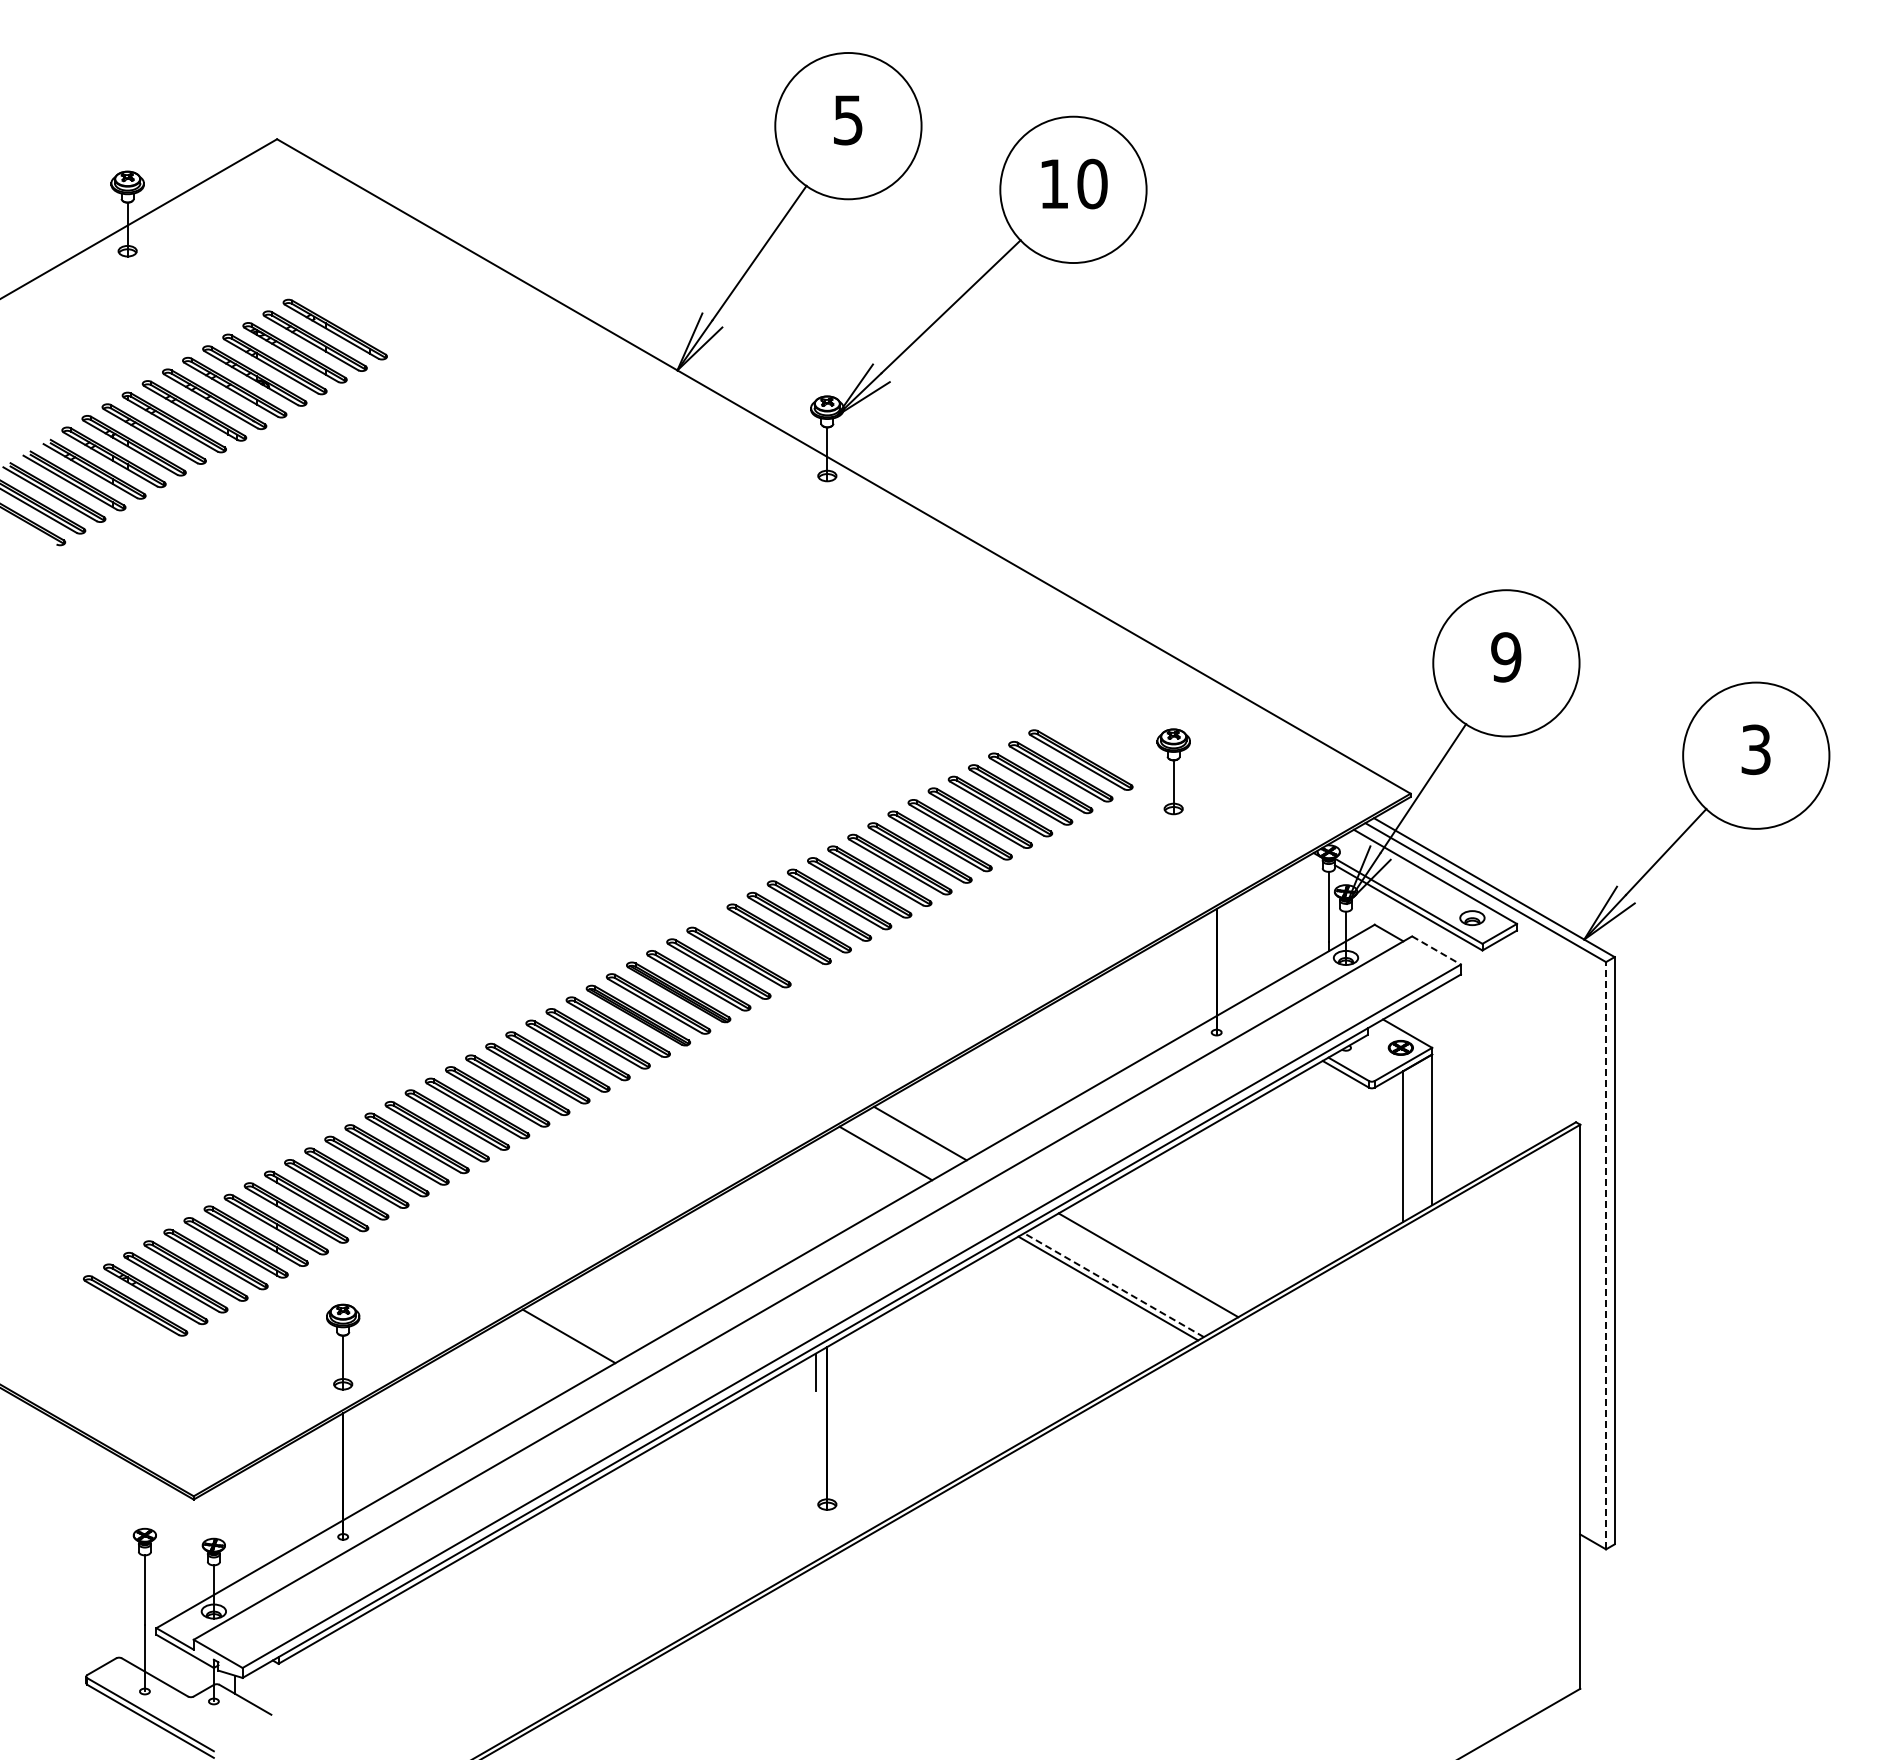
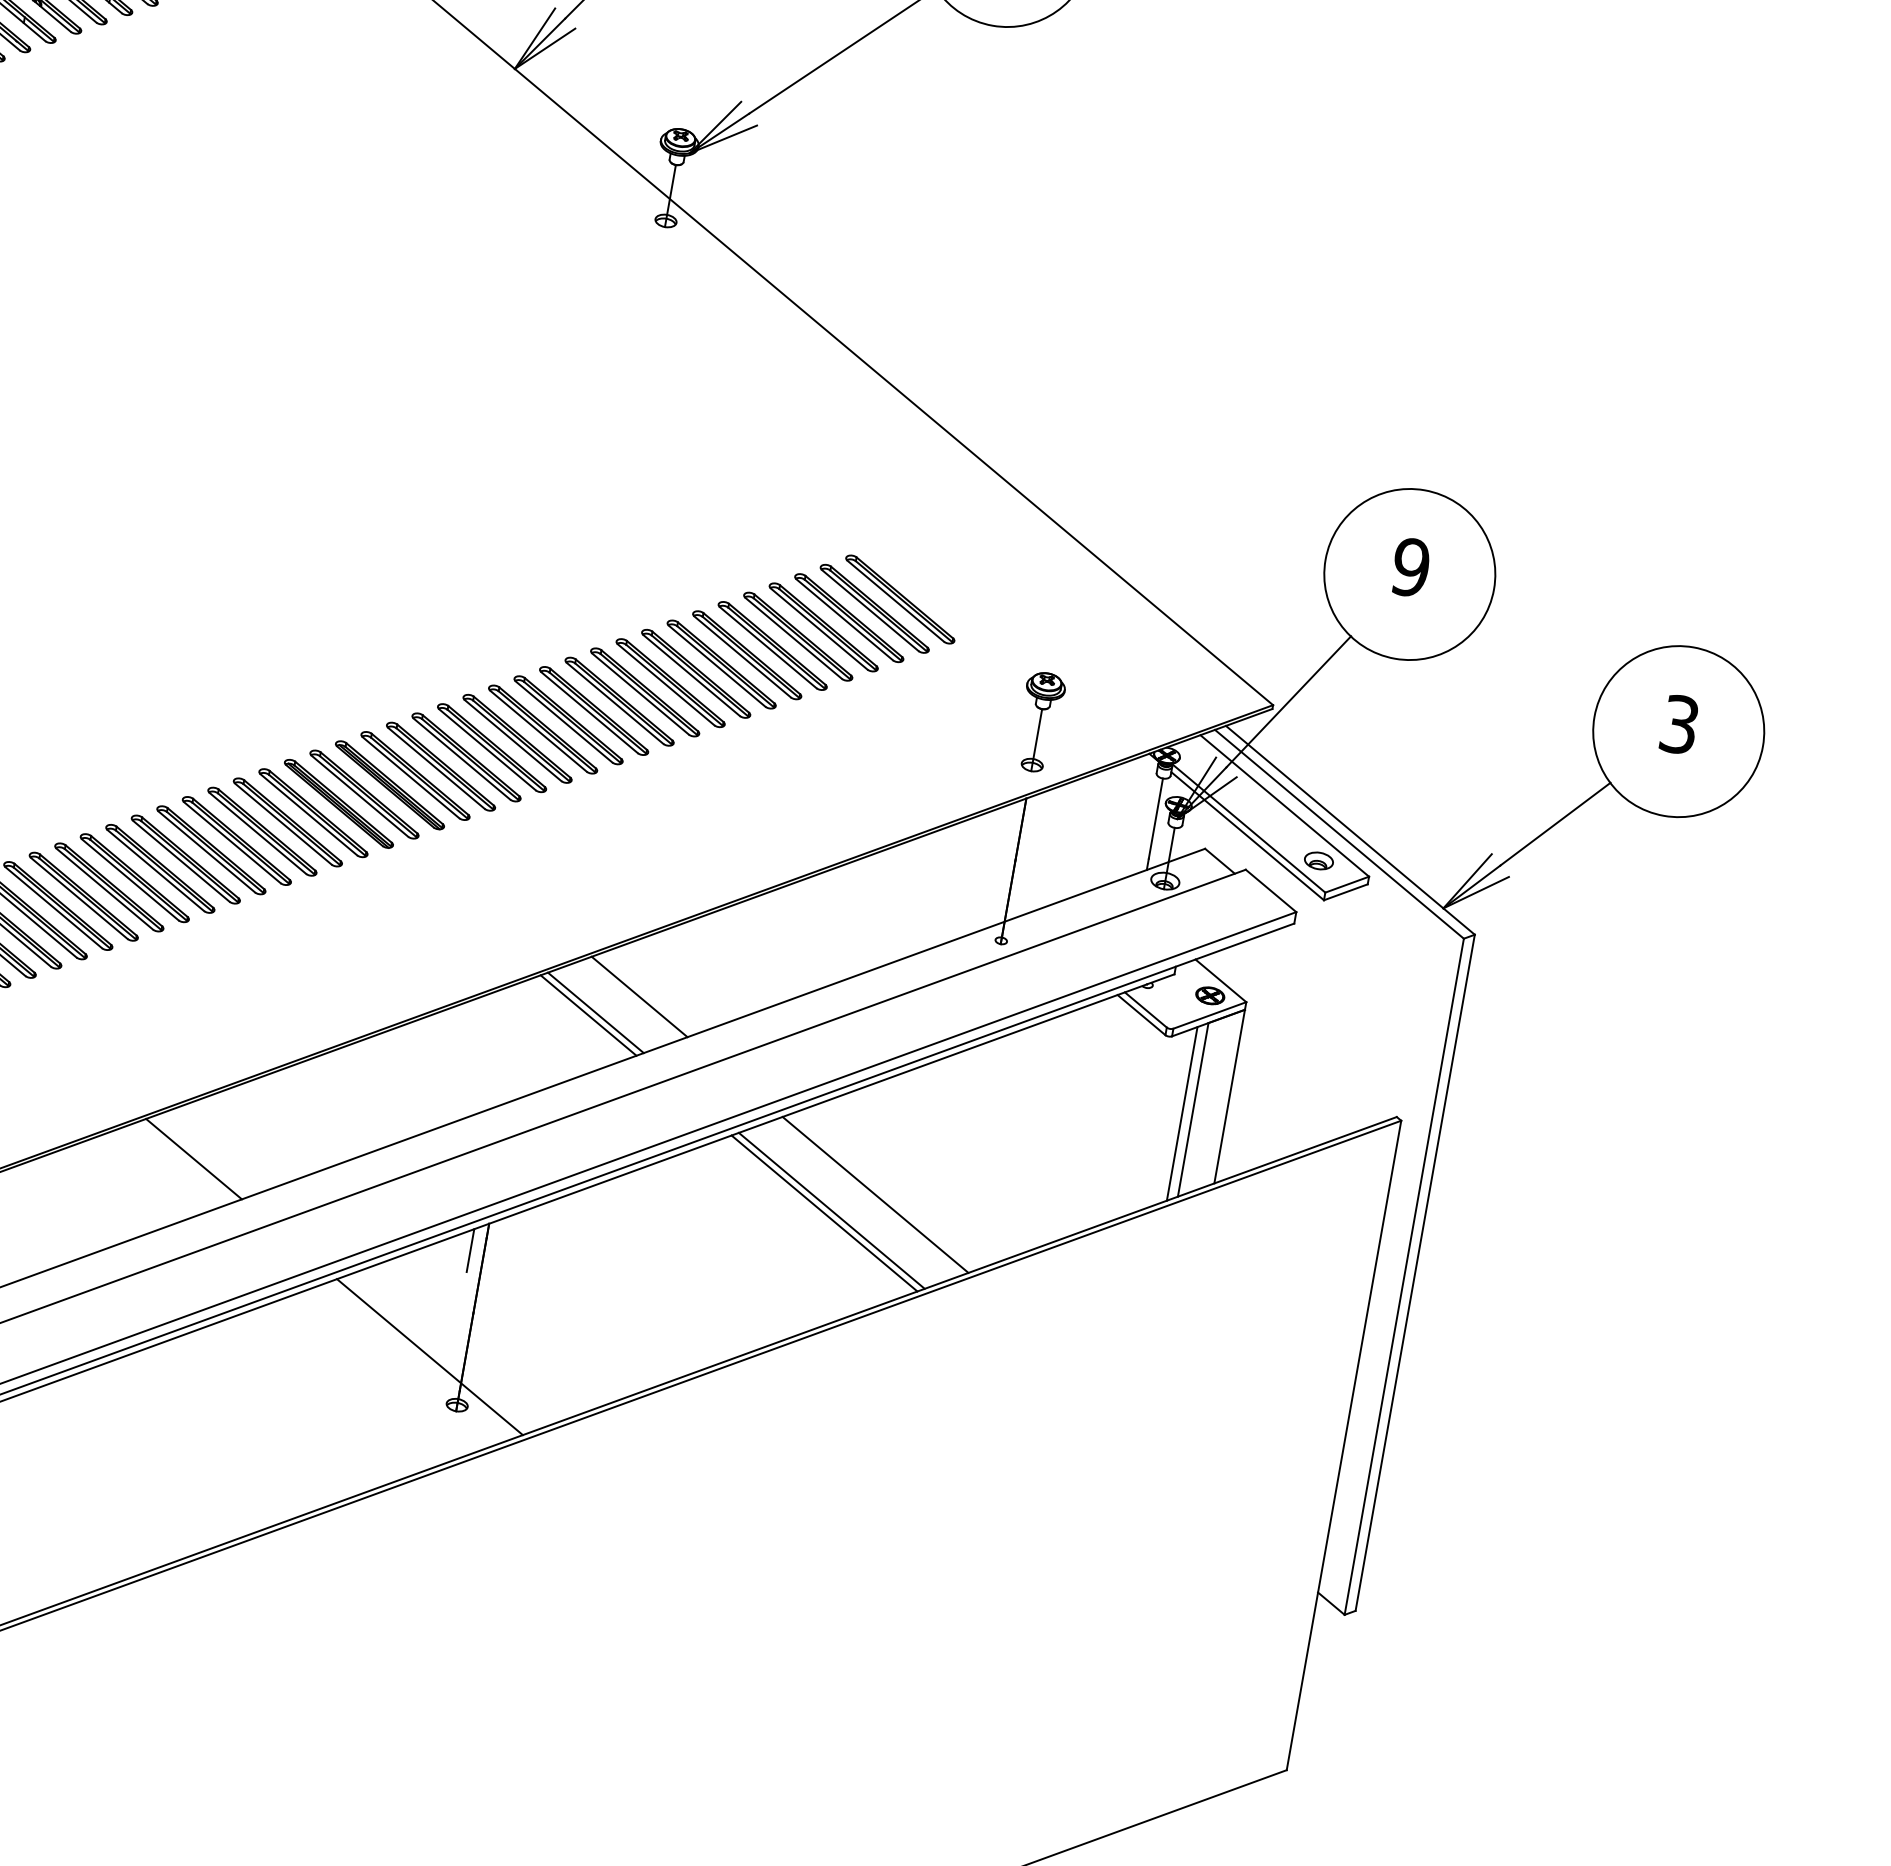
part: (1173, 771) -> (1039, 721), moved
part: (758, 945) -> (491, 747), added
line: (1436, 950) -> (1271, 890), dashed -> solid
line: (1394, 1151) -> (1181, 1113), added
line: (879, 1156) -> (587, 1015), added
line: (1606, 1255) -> (1404, 1276), dashed -> solid
line: (1114, 1285) -> (832, 1211), dashed -> solid
line: (797, 1468) -> (430, 1357), added

